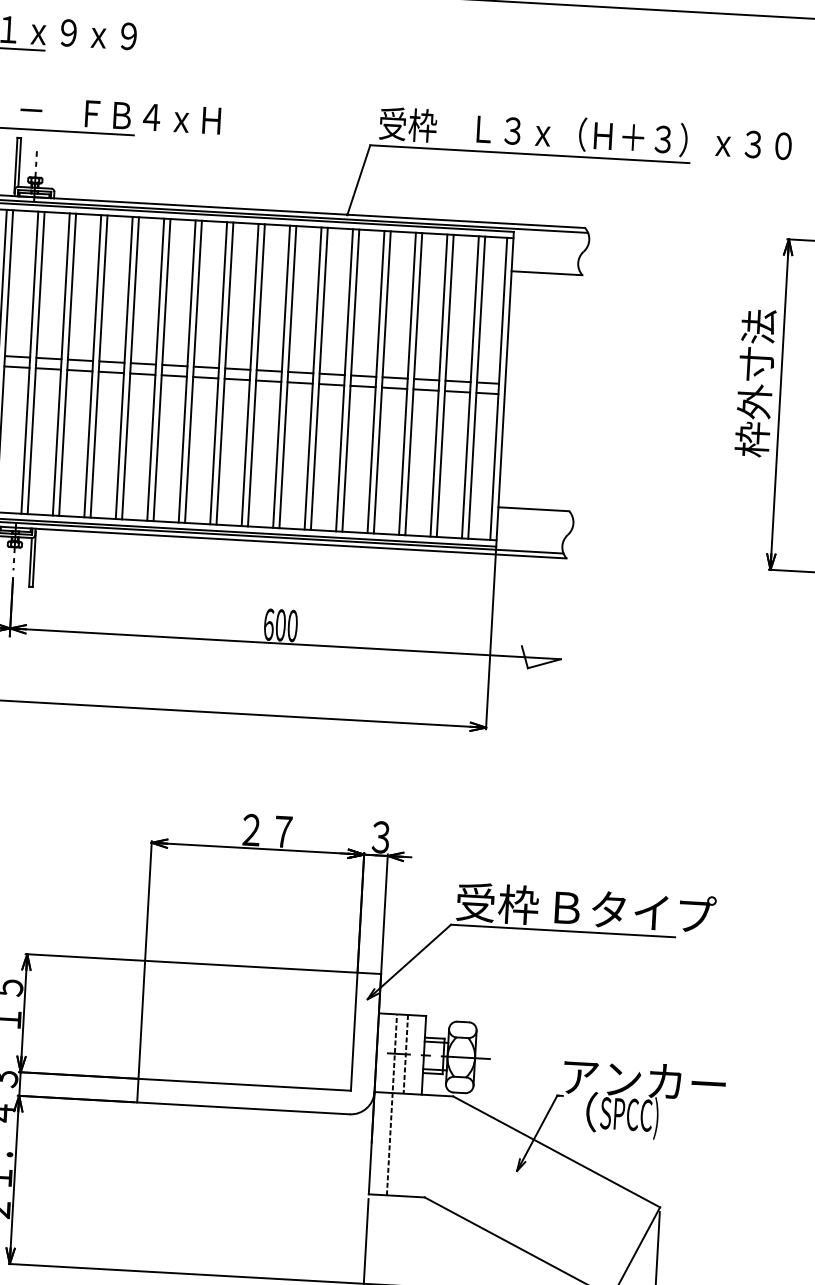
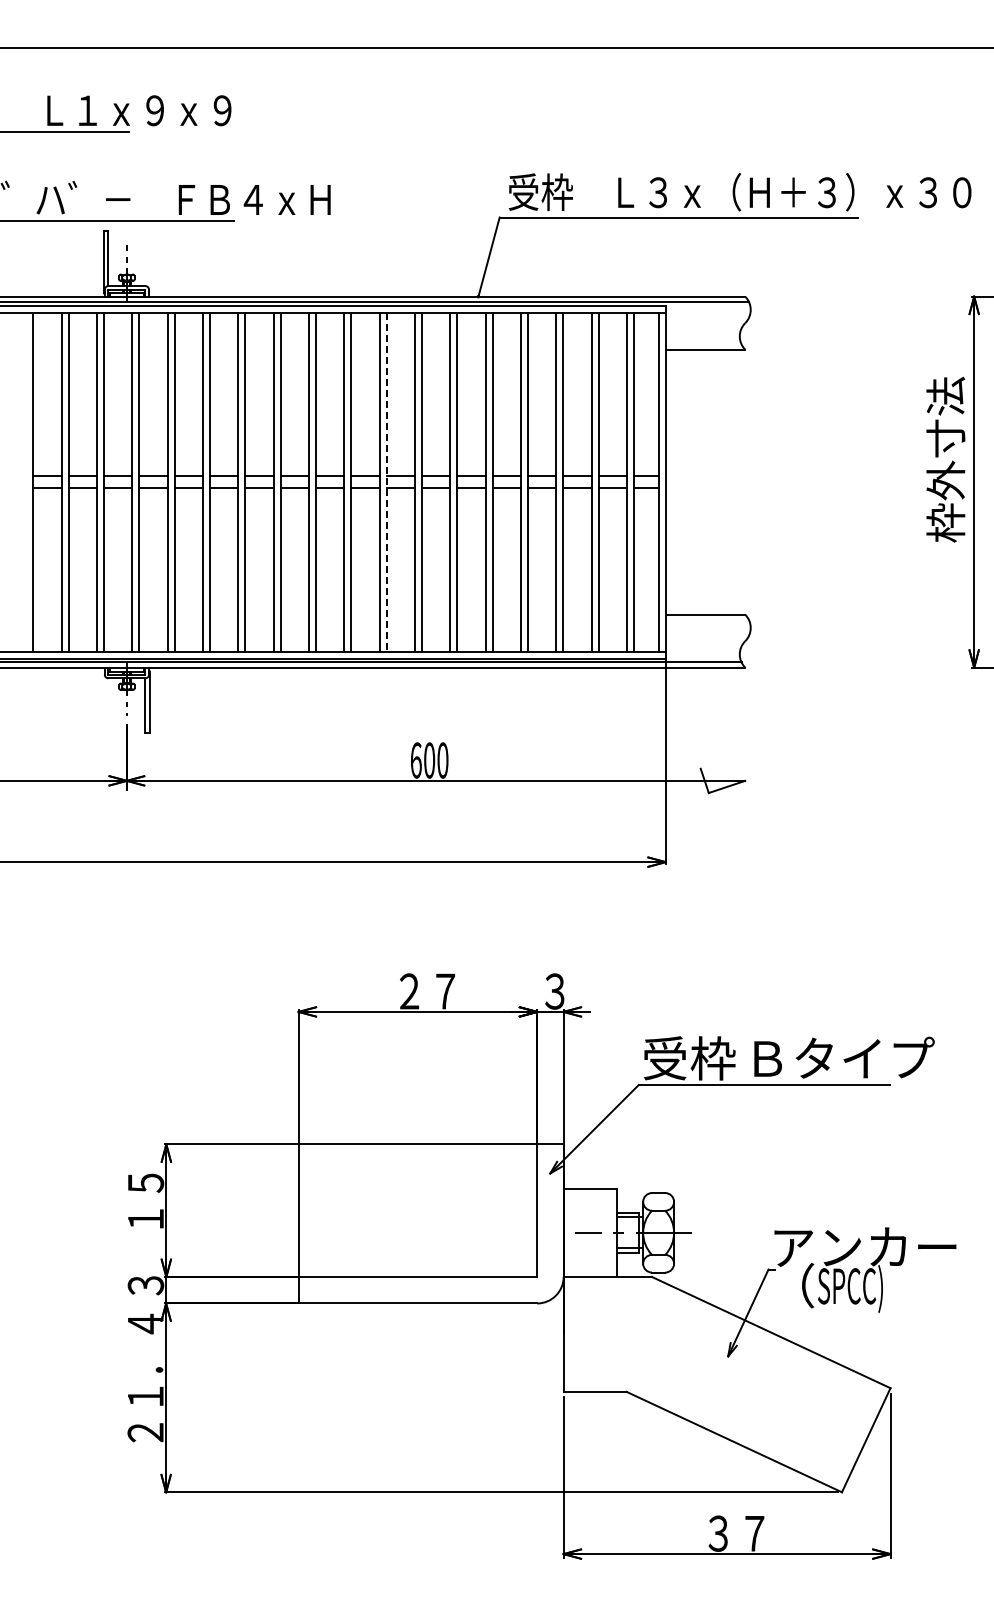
line: (256, 375) -> (386, 482), solid -> dashed
line: (405, 1054) -> (596, 1232), removed
line: (391, 1104) -> (583, 1289), removed

